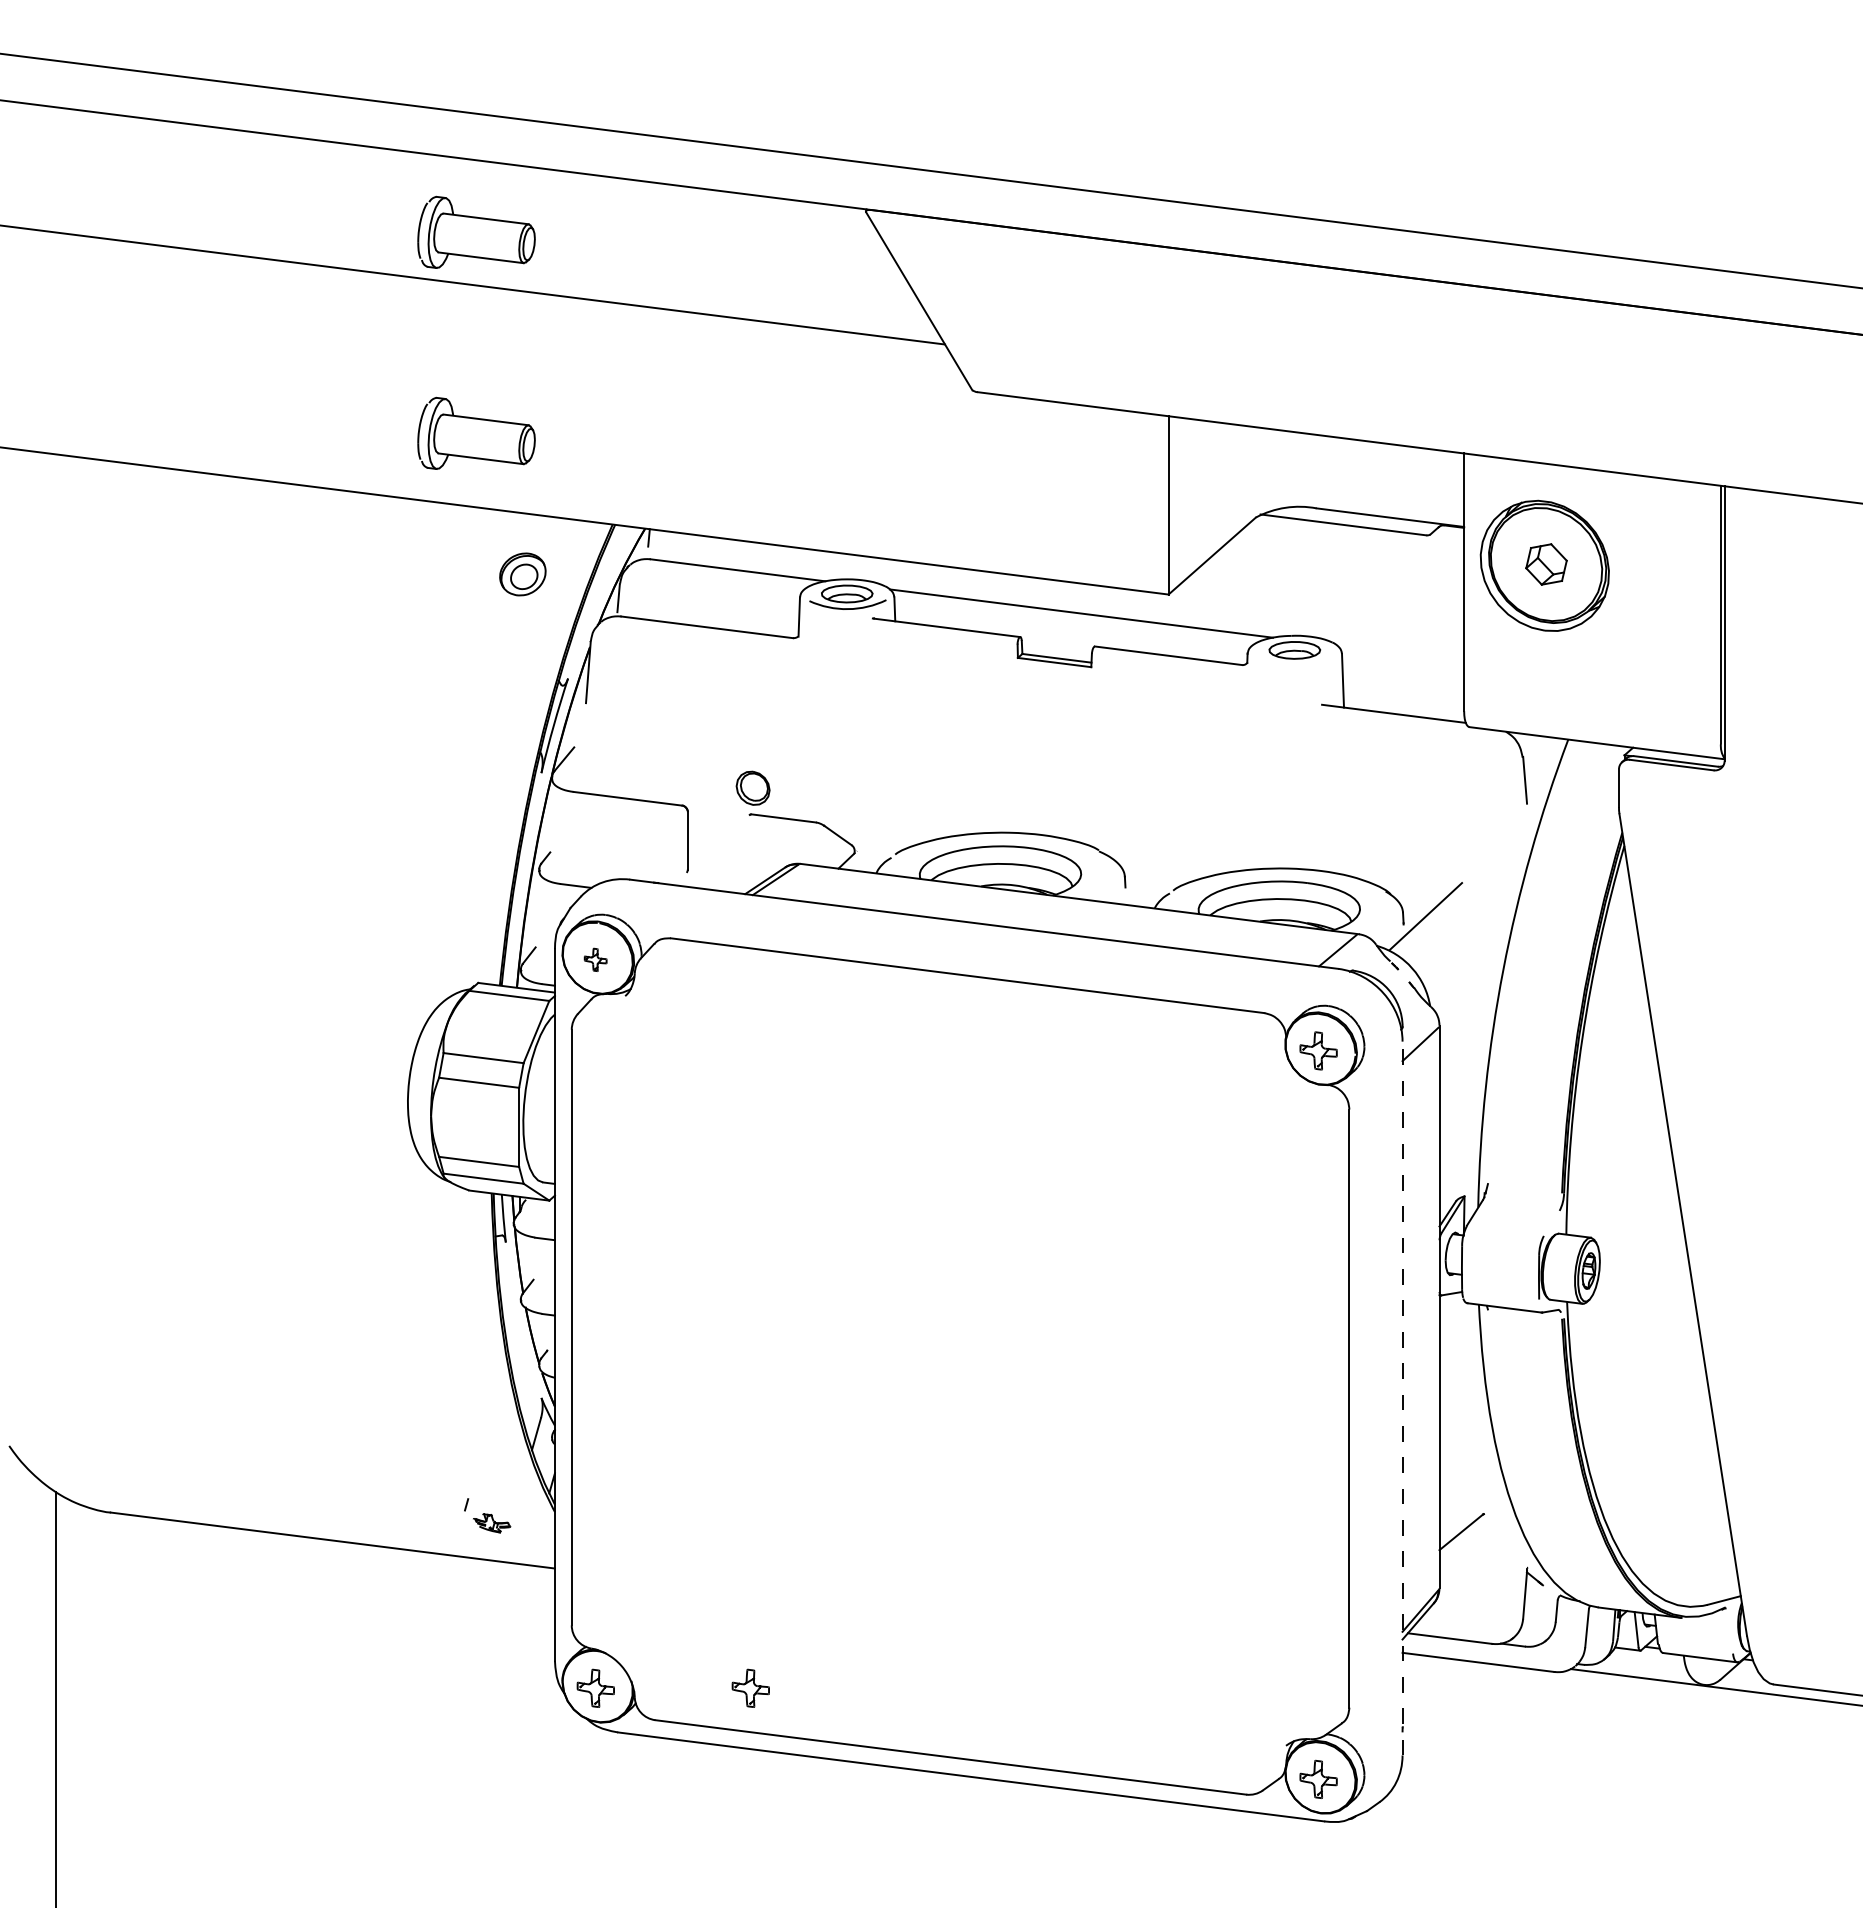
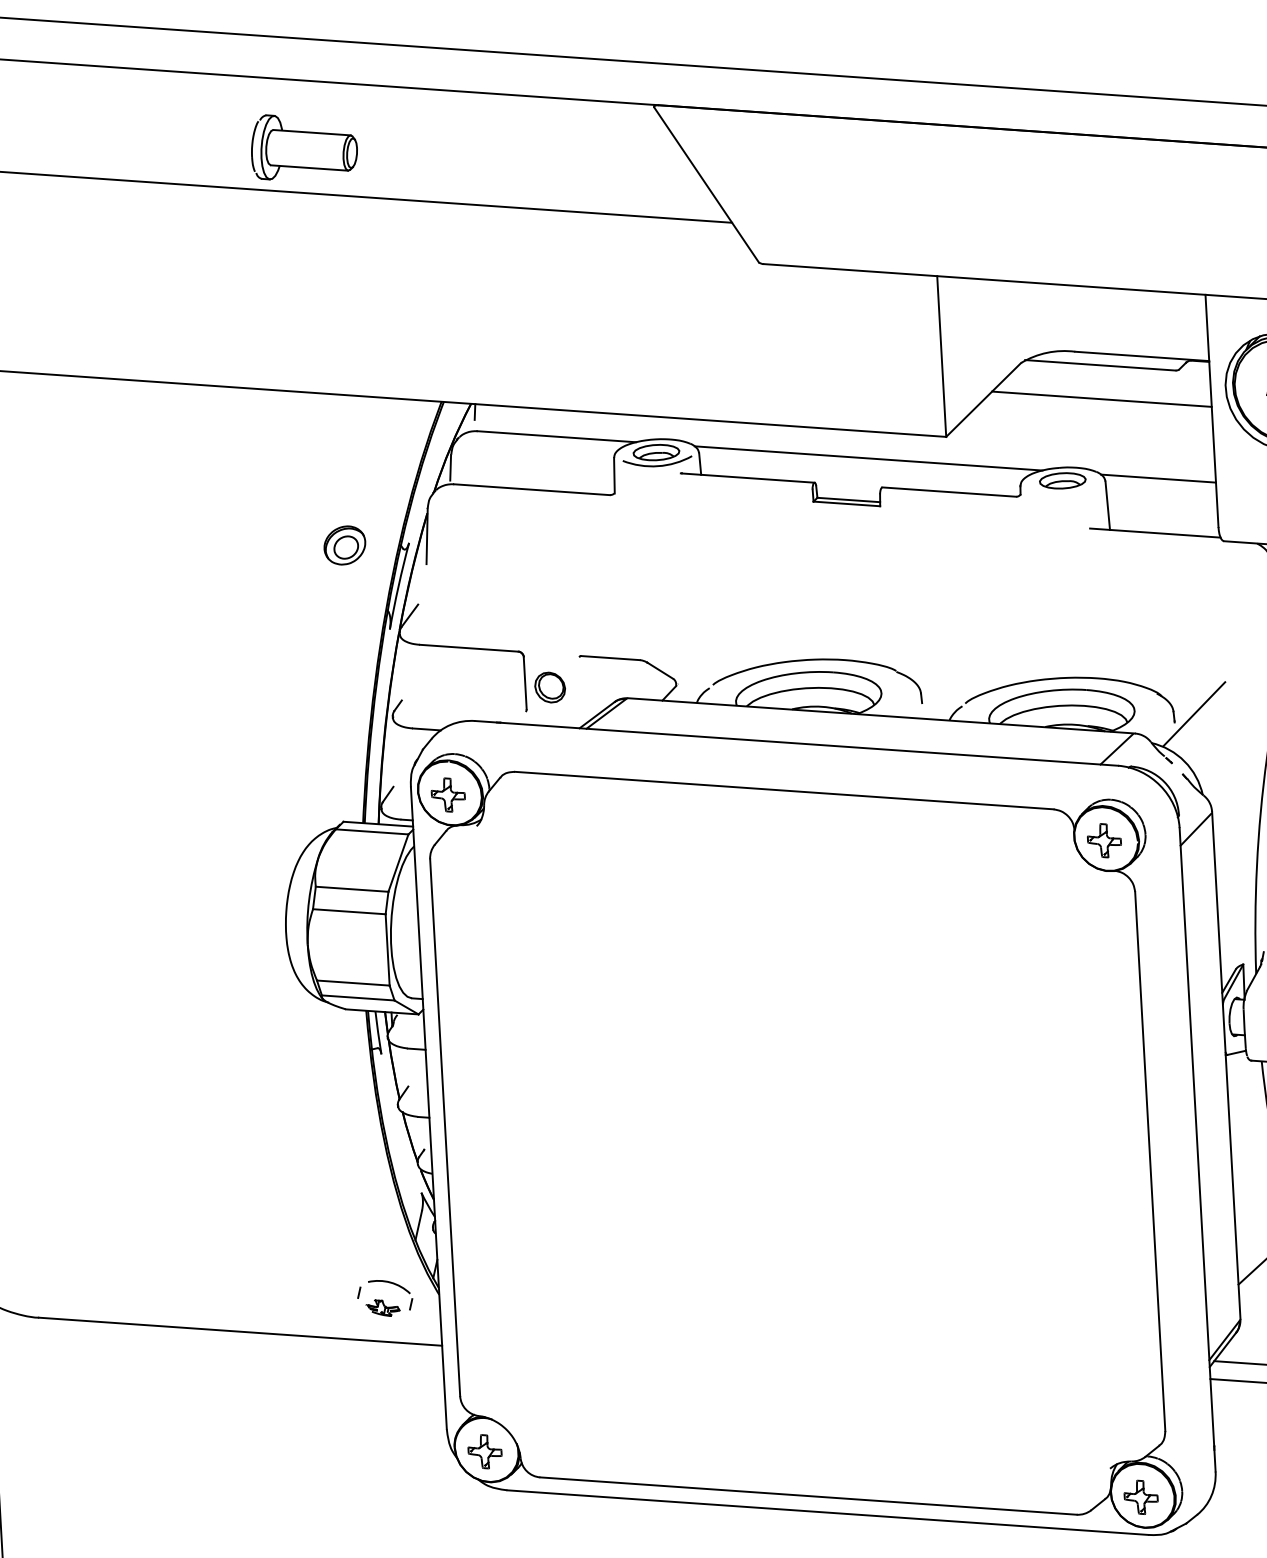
part: (476, 432) -> (314, 325), removed
line: (1343, 562) -> (1102, 399), added
part: (522, 574) -> (344, 545), moved
line: (1400, 653) -> (1158, 478), added
part: (752, 787) -> (549, 686), moved
part: (595, 959) -> (448, 794), size x1.67
line: (1402, 1398) -> (1197, 1149), dashed -> solid
part: (506, 1498) -> (394, 1285), added
part: (750, 1687) -> (624, 1443), removed

